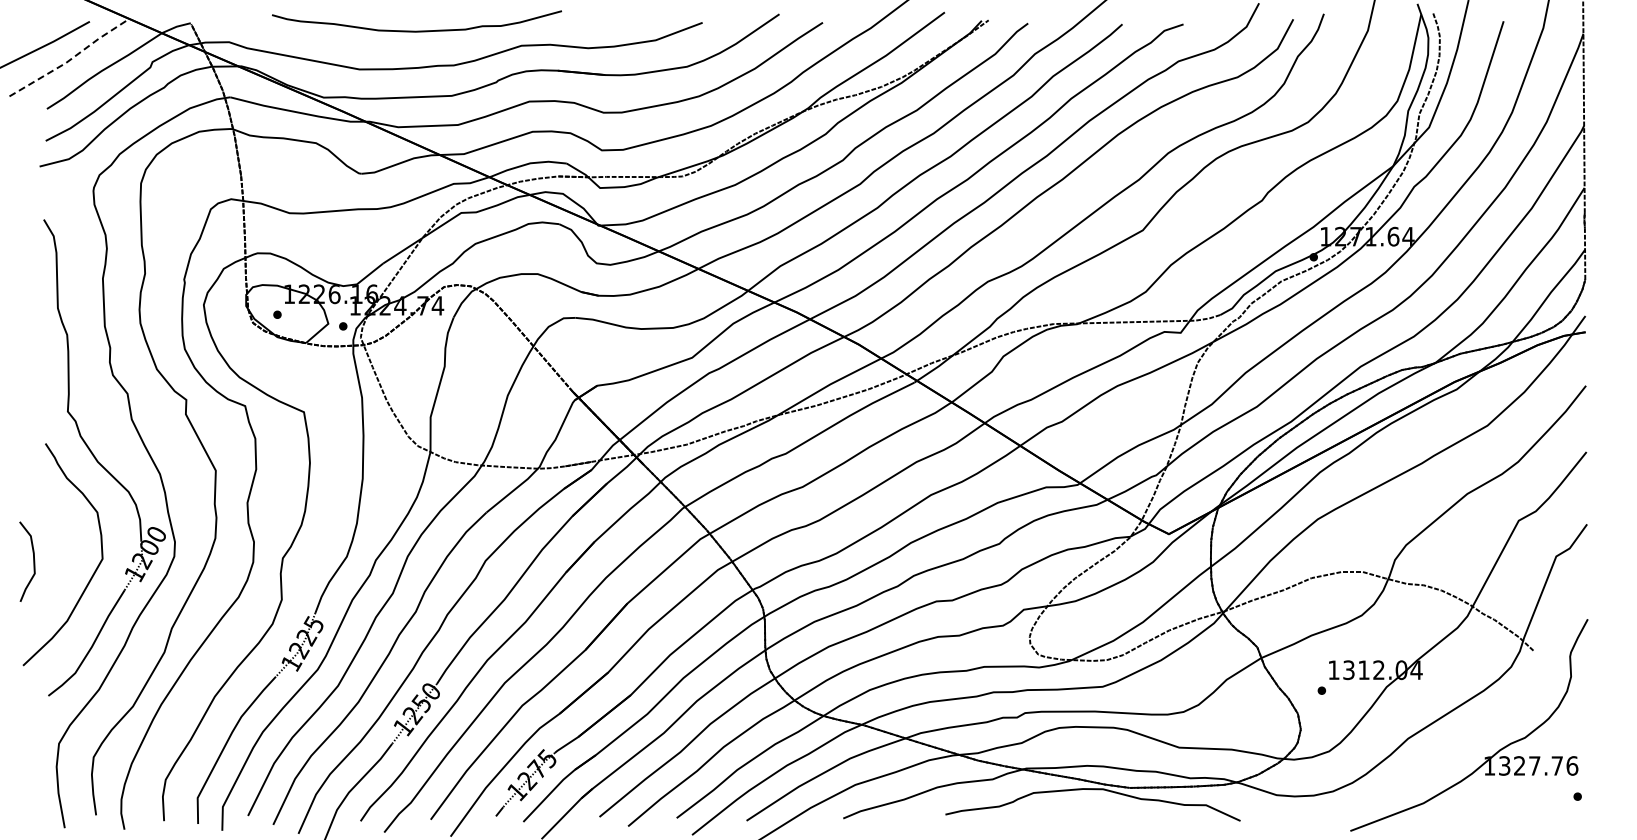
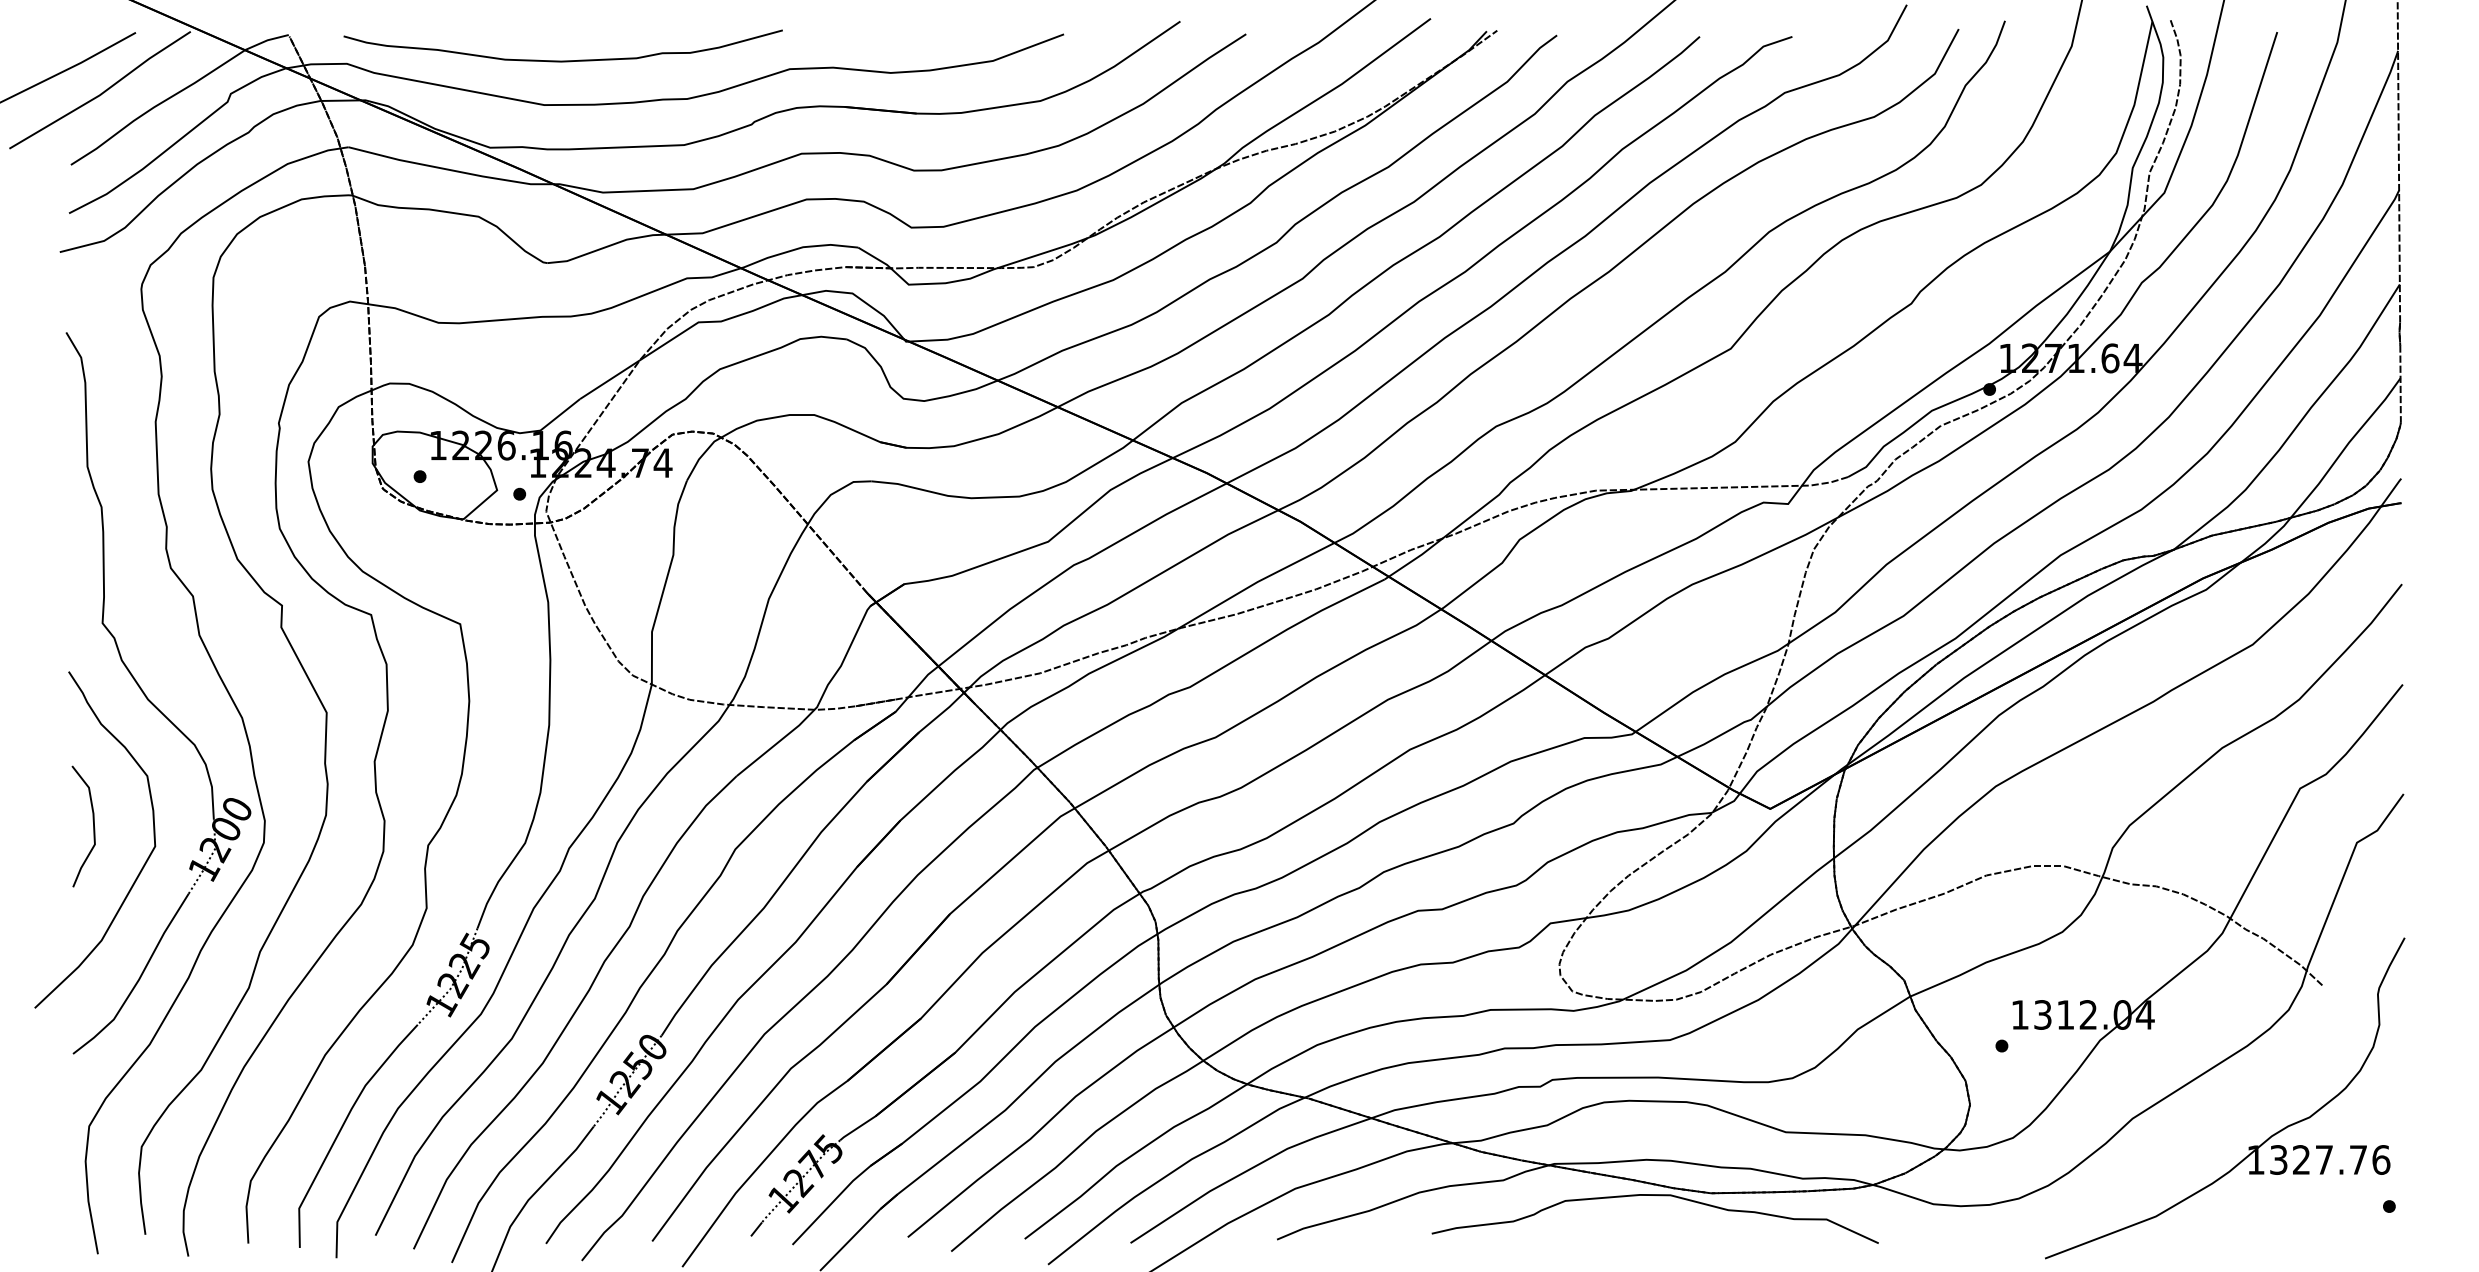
curve: (416, 30) -> (562, 59), moved
line: (67, 61) -> (102, 93), dashed -> solid
curve: (33, 561) -> (92, 826), moved

